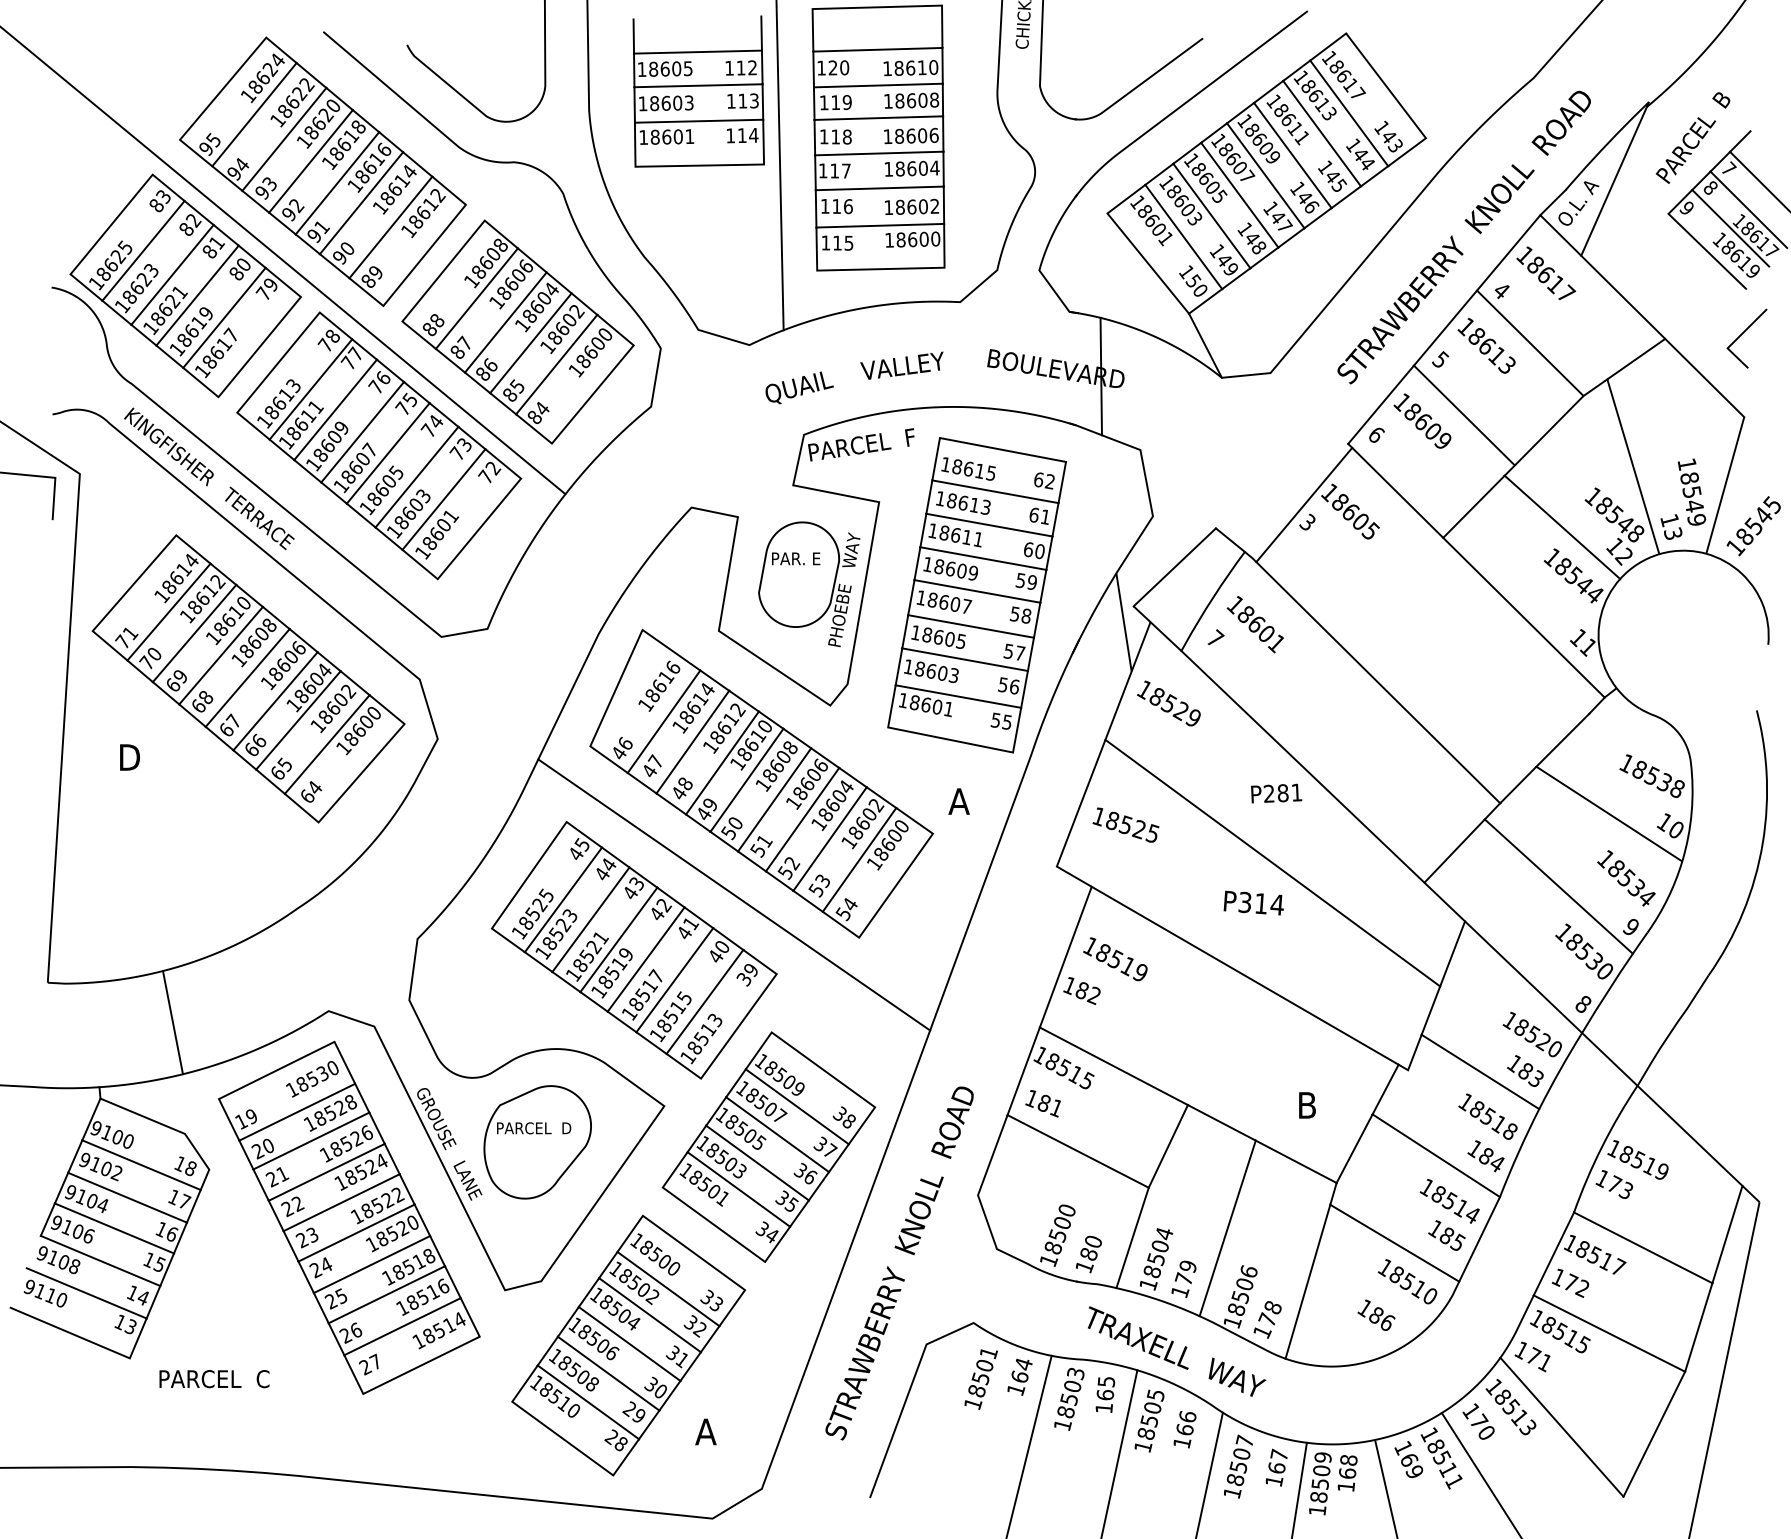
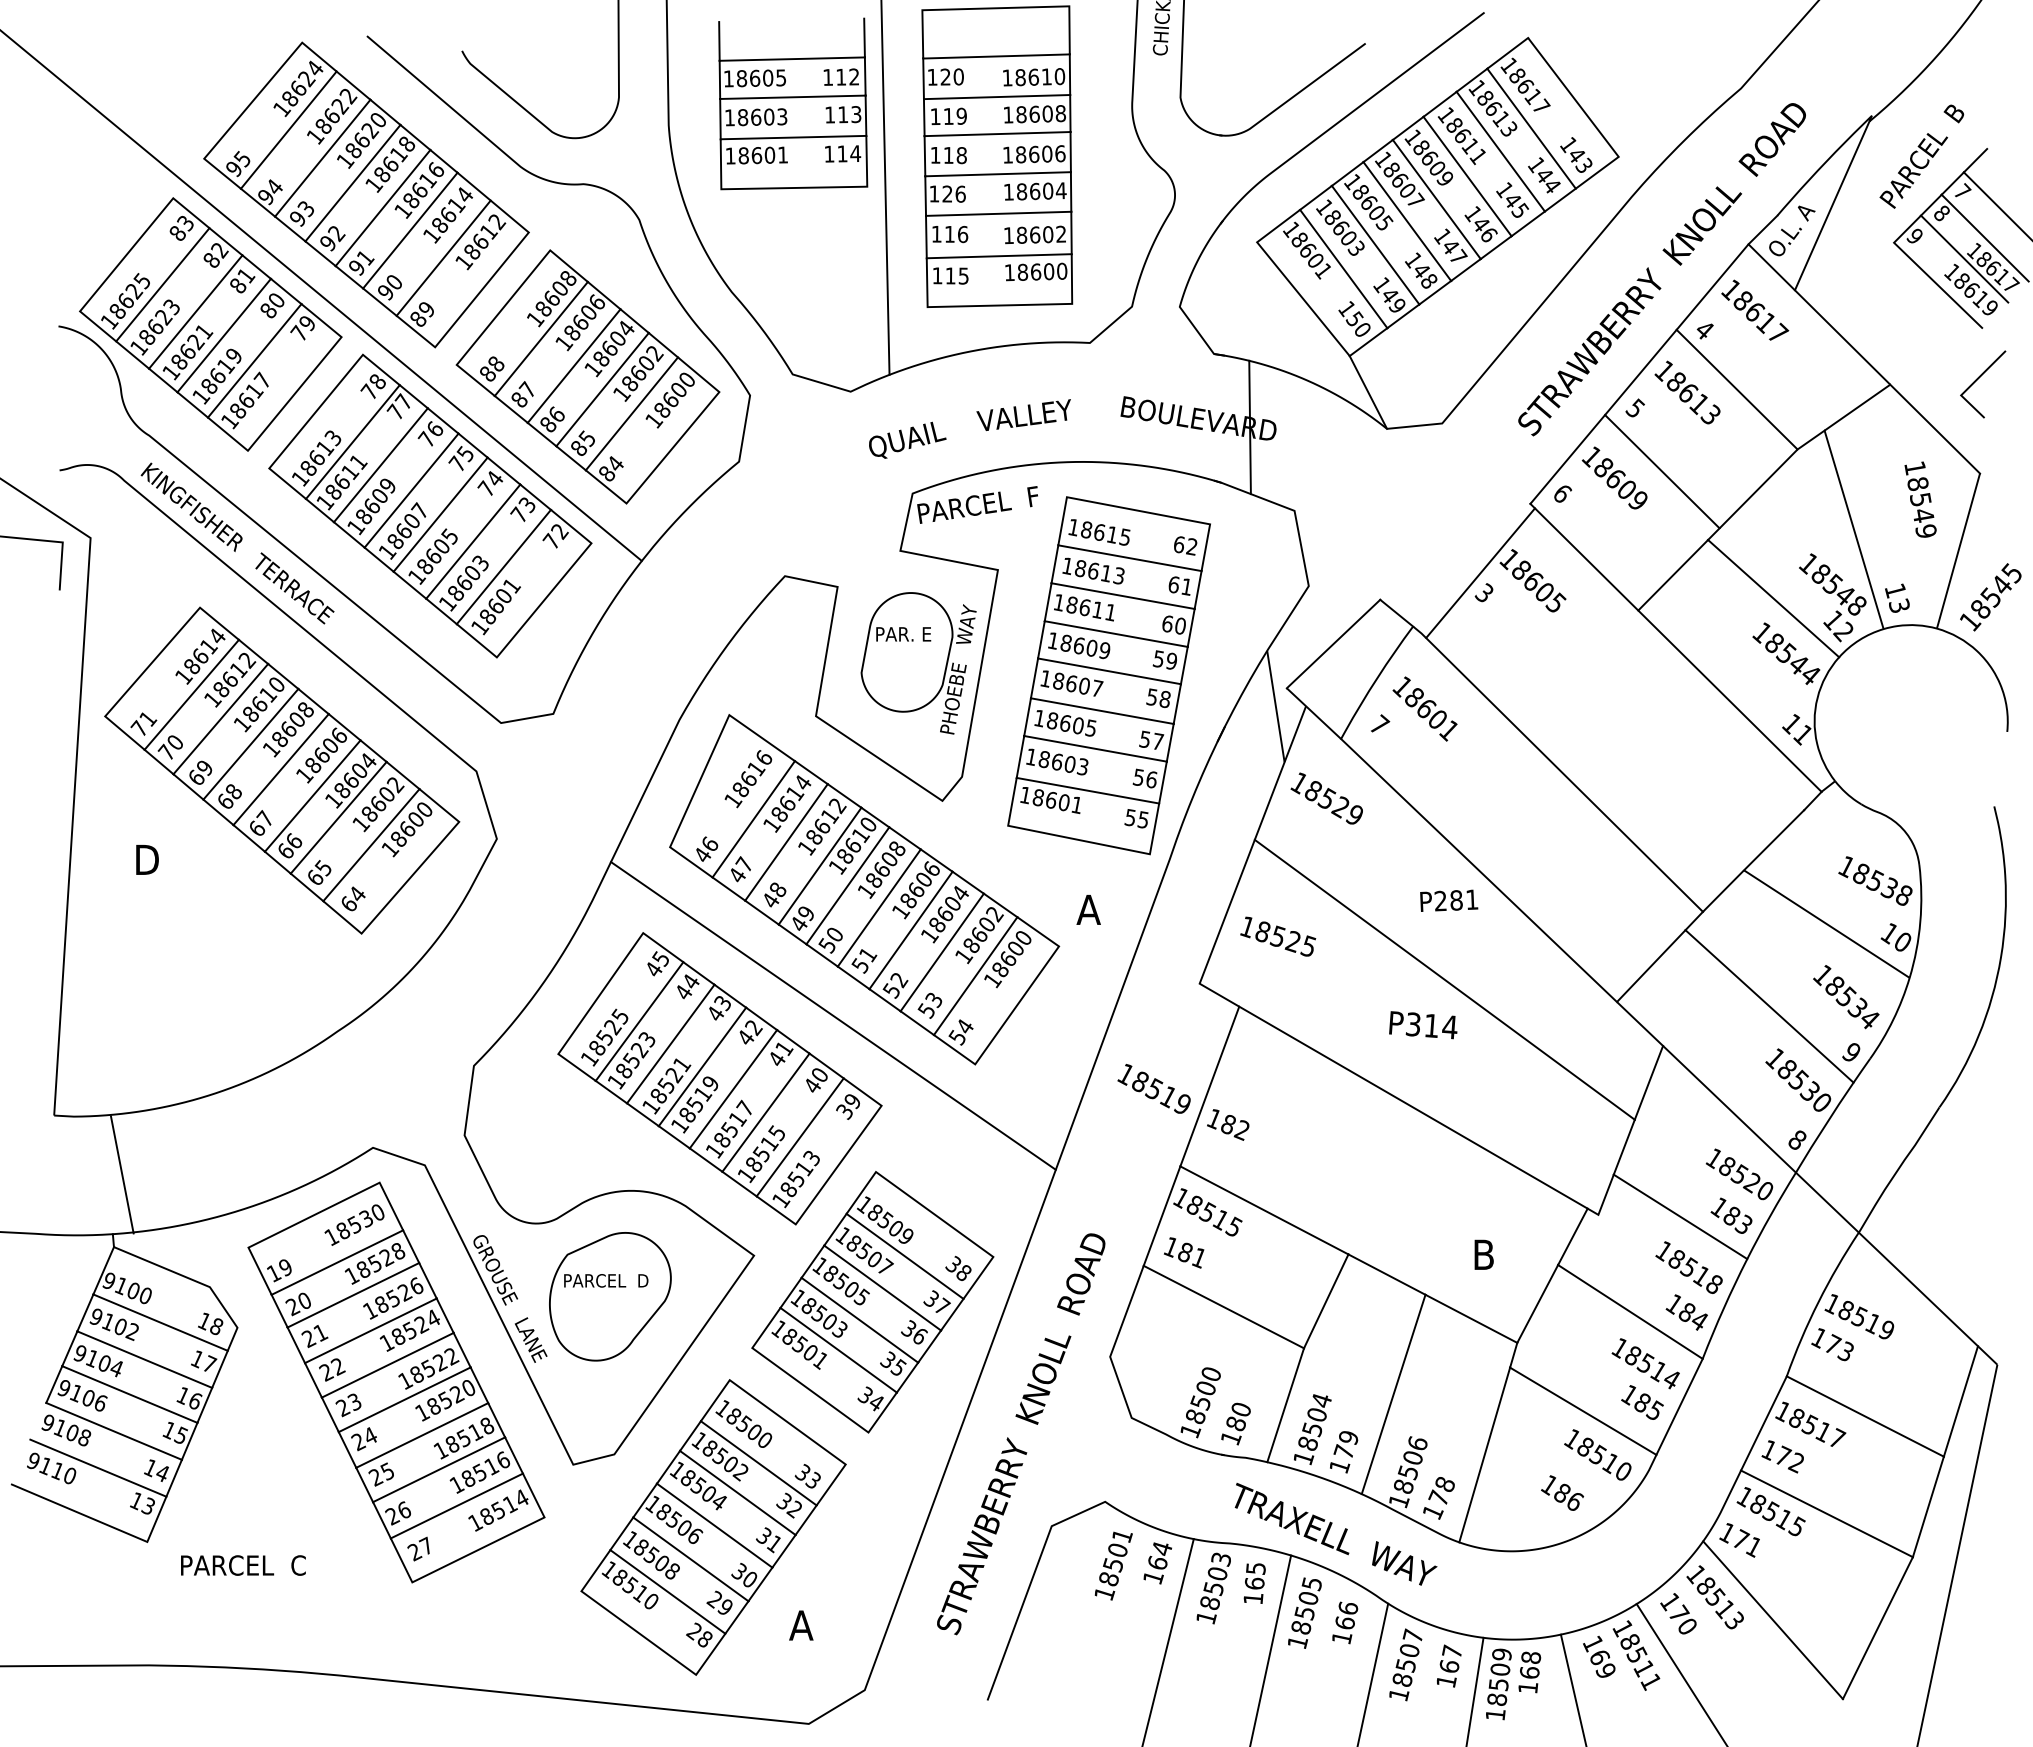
text: (840, 170) -> (953, 193), 117 -> 126
text: (1691, 492) -> (1920, 499), moved
text: (1114, 958) -> (1153, 1088), moved
line: (172, 1022) -> (121, 1174), moved

